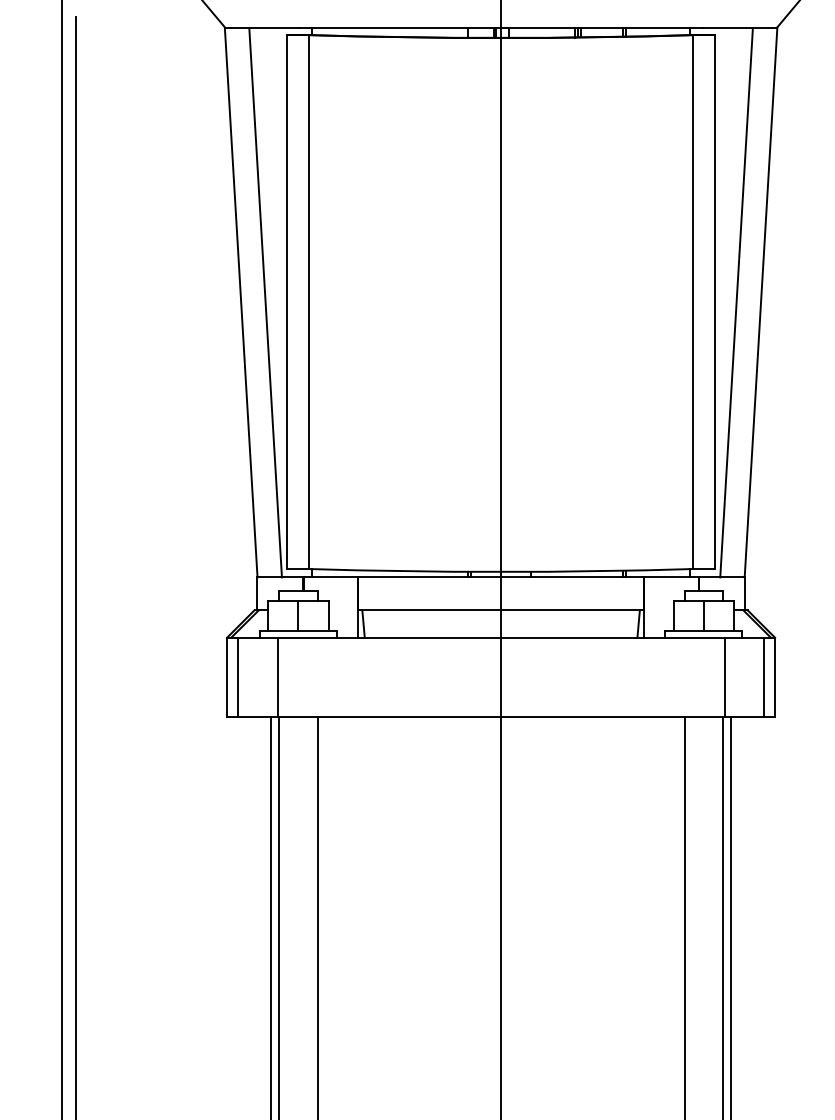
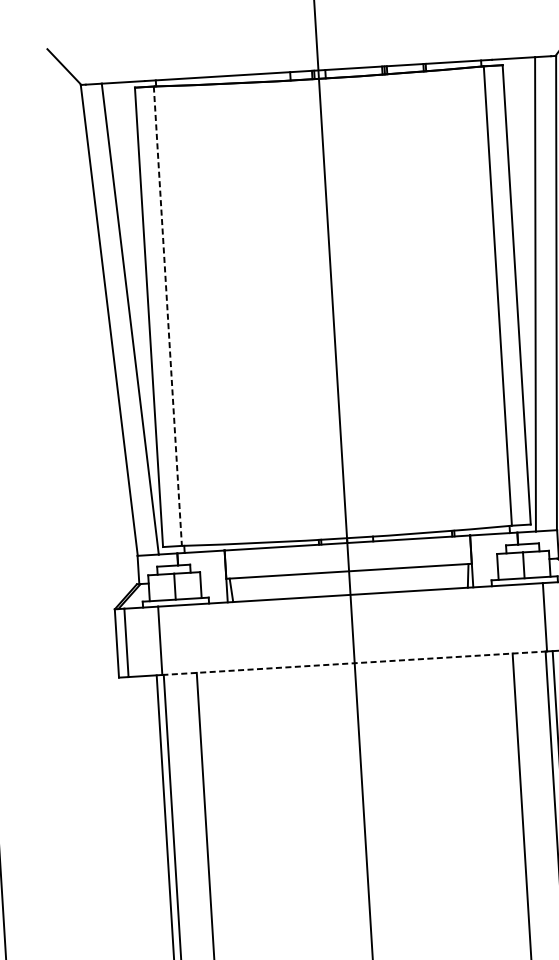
line: (309, 302) -> (168, 316), solid -> dashed
line: (501, 717) -> (355, 663), solid -> dashed

